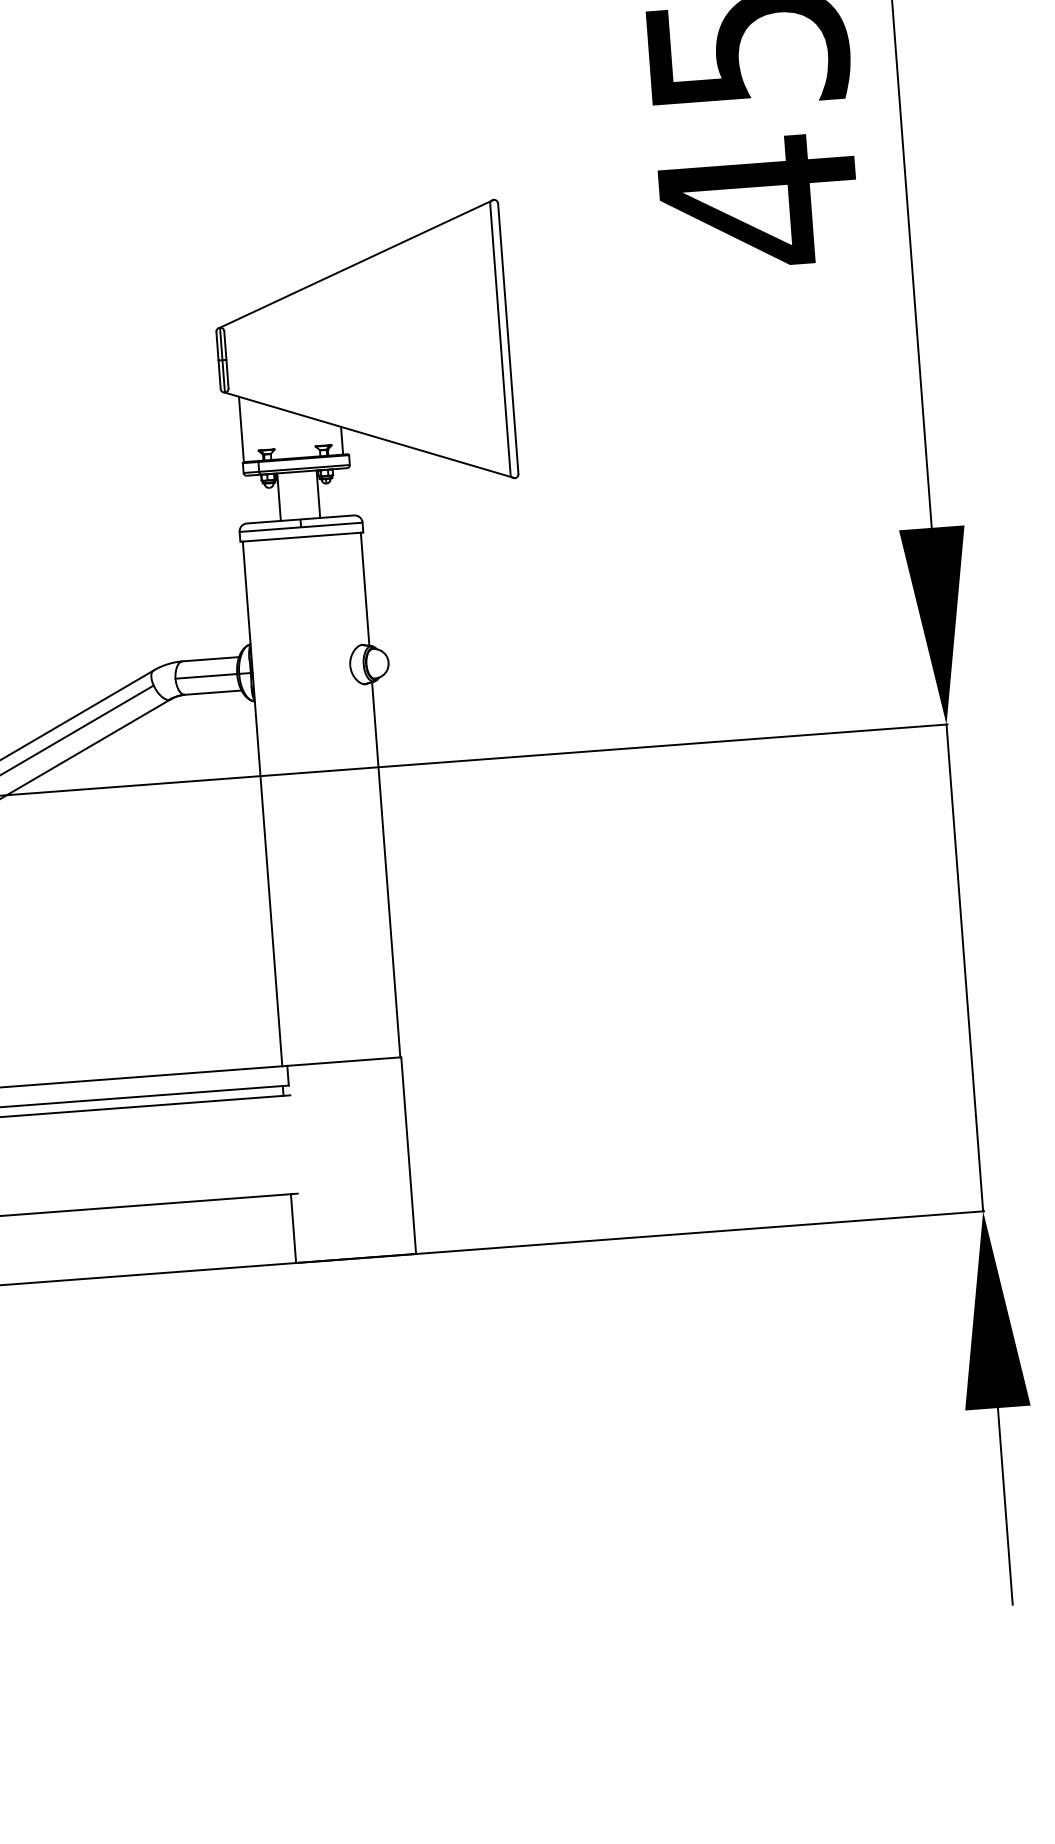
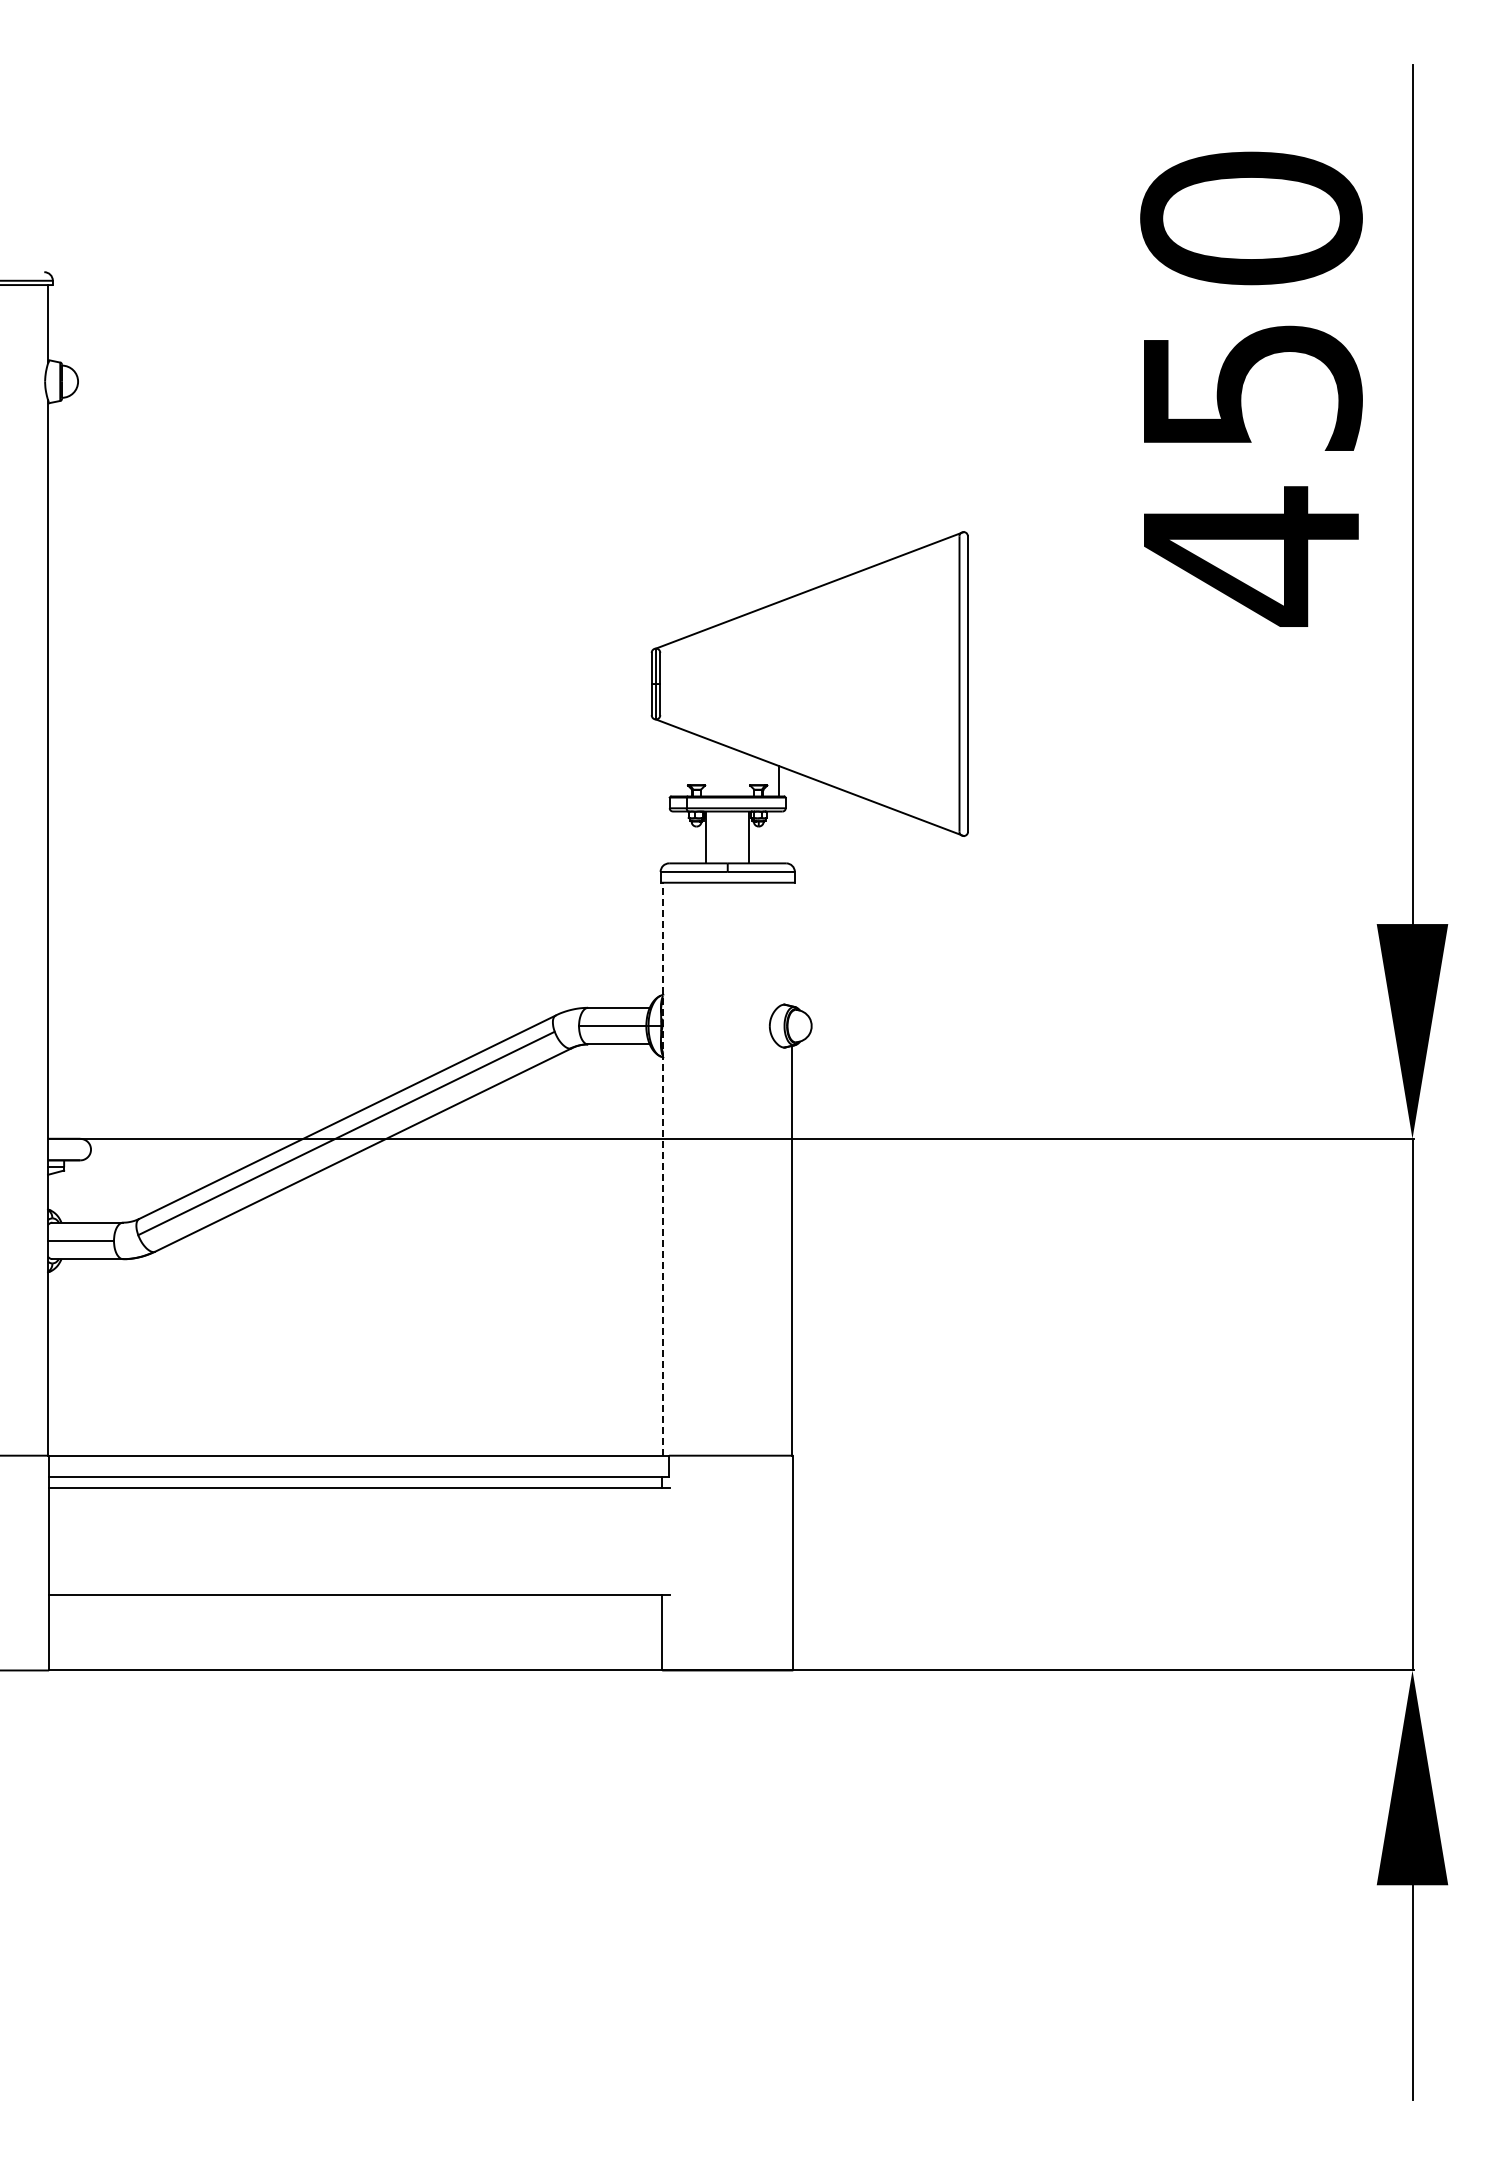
line: (240, 428) -> (670, 759), removed
line: (365, 589) -> (792, 944), removed
line: (262, 803) -> (663, 1168), solid -> dashed

